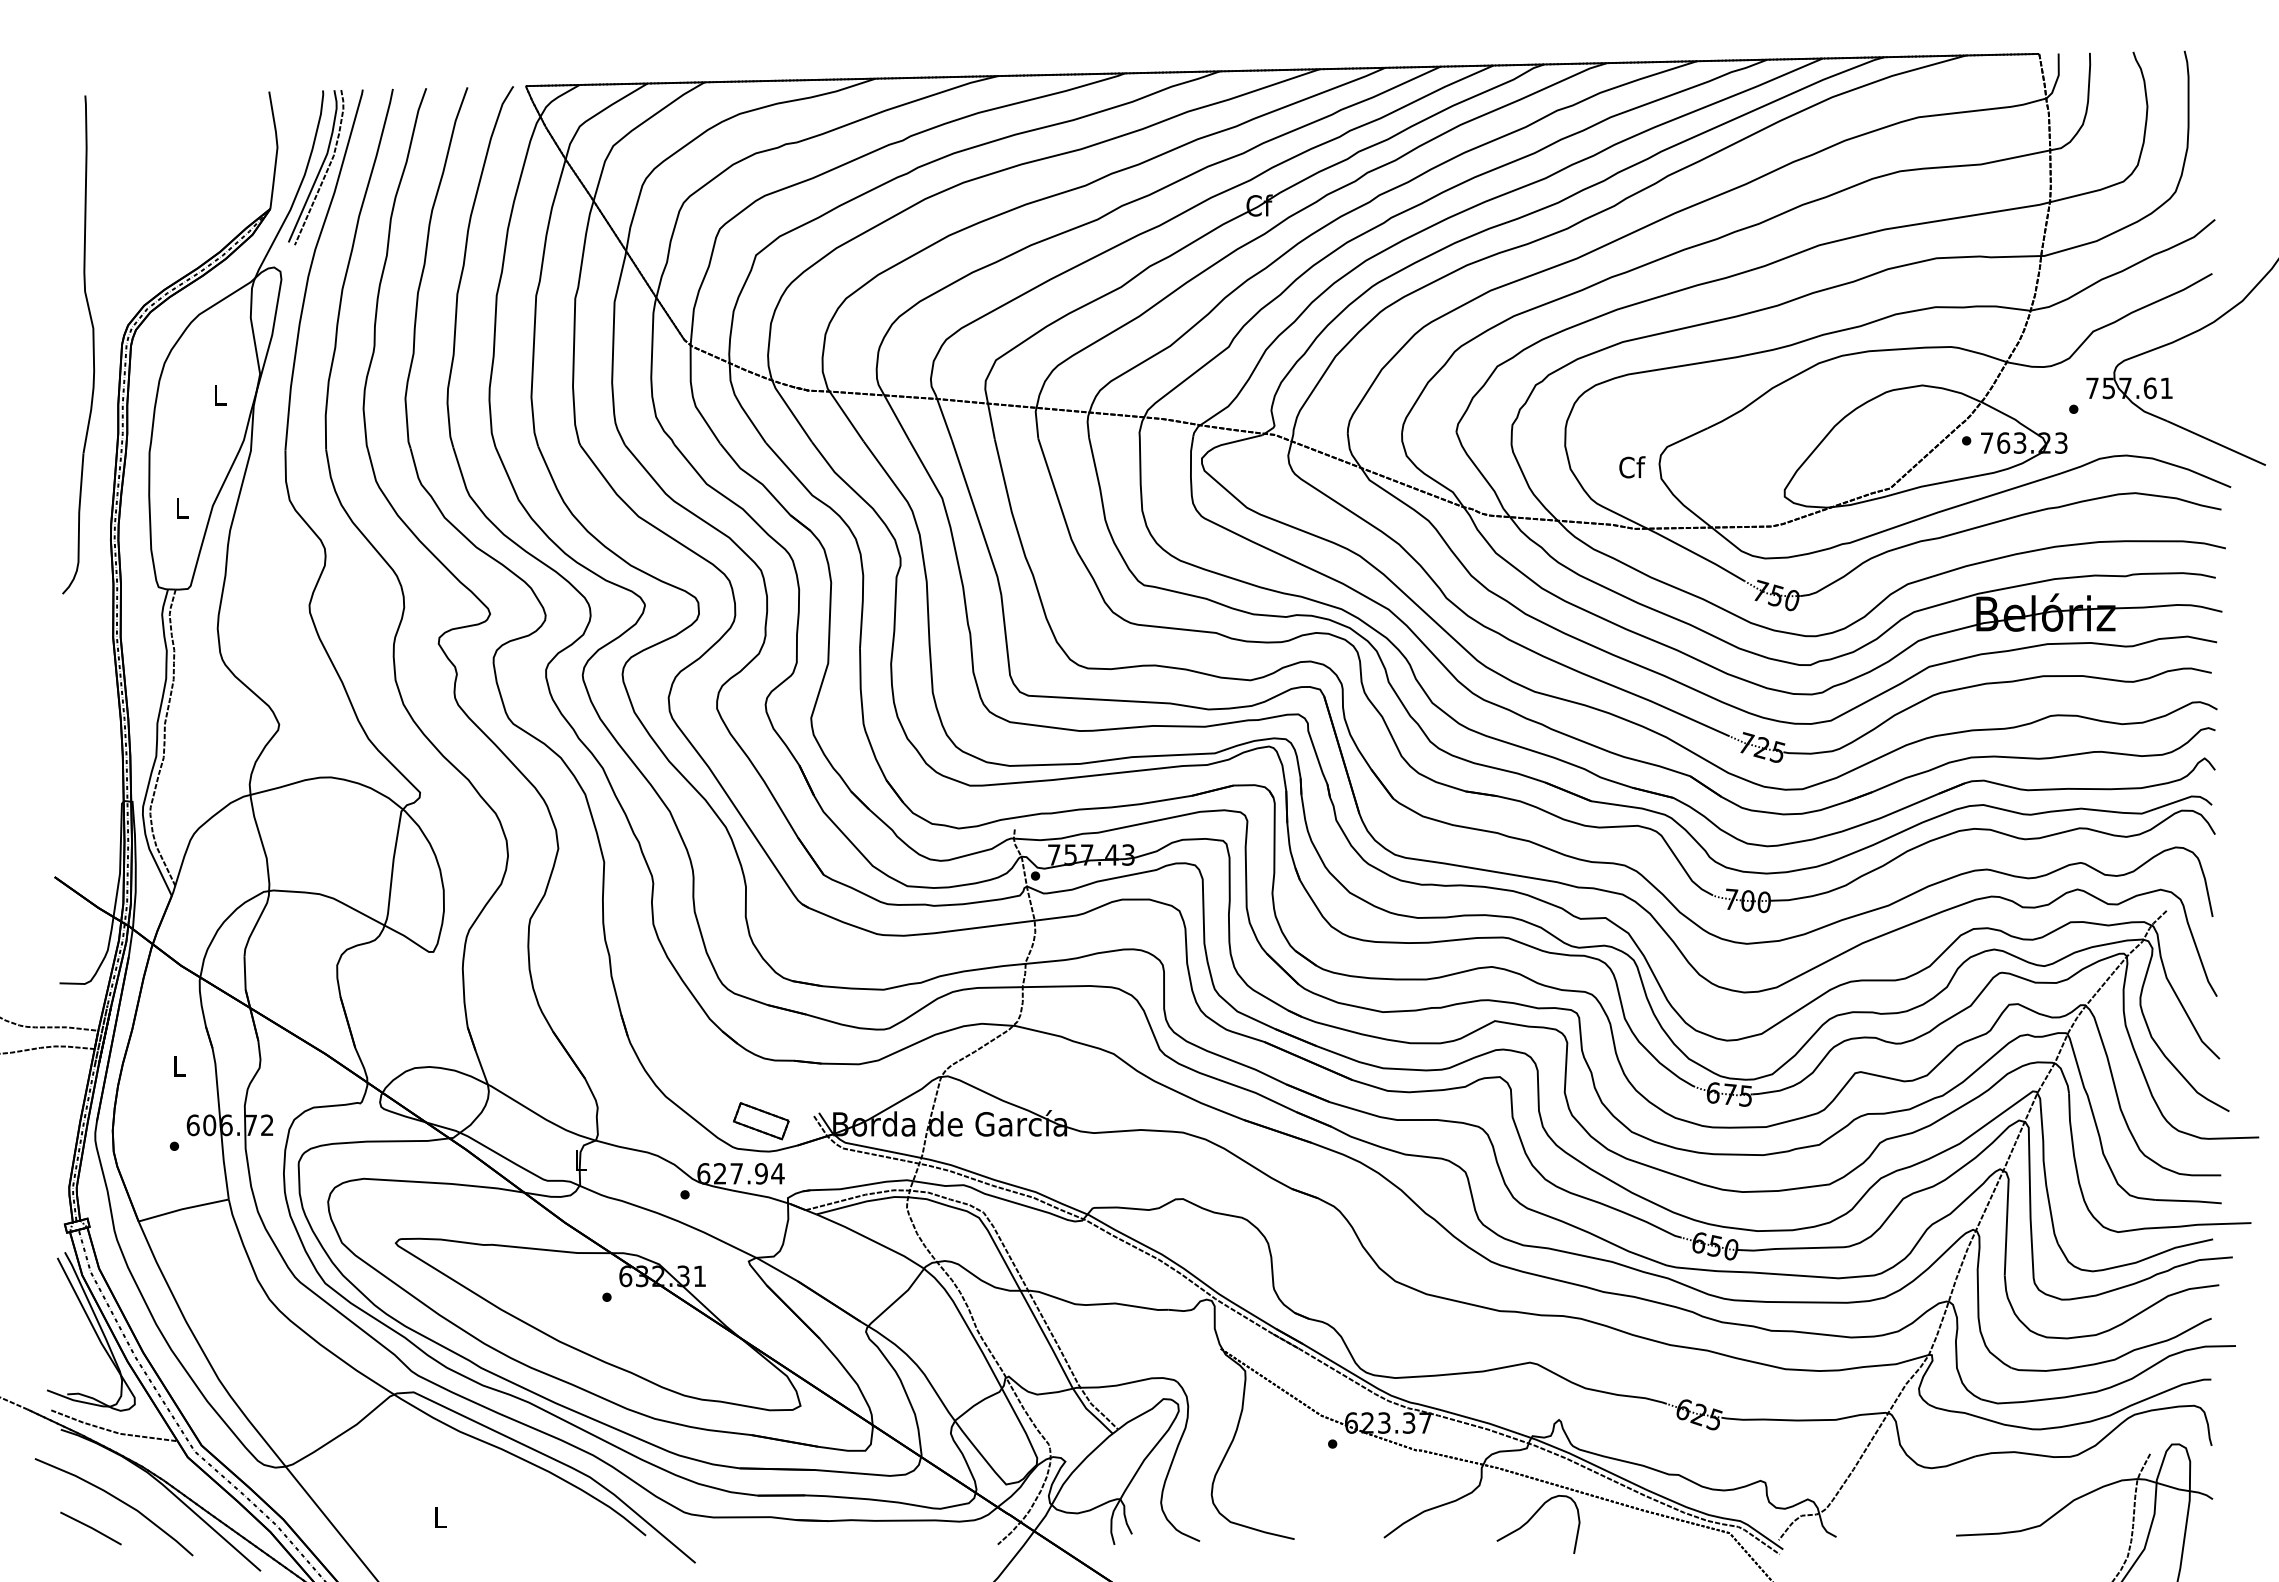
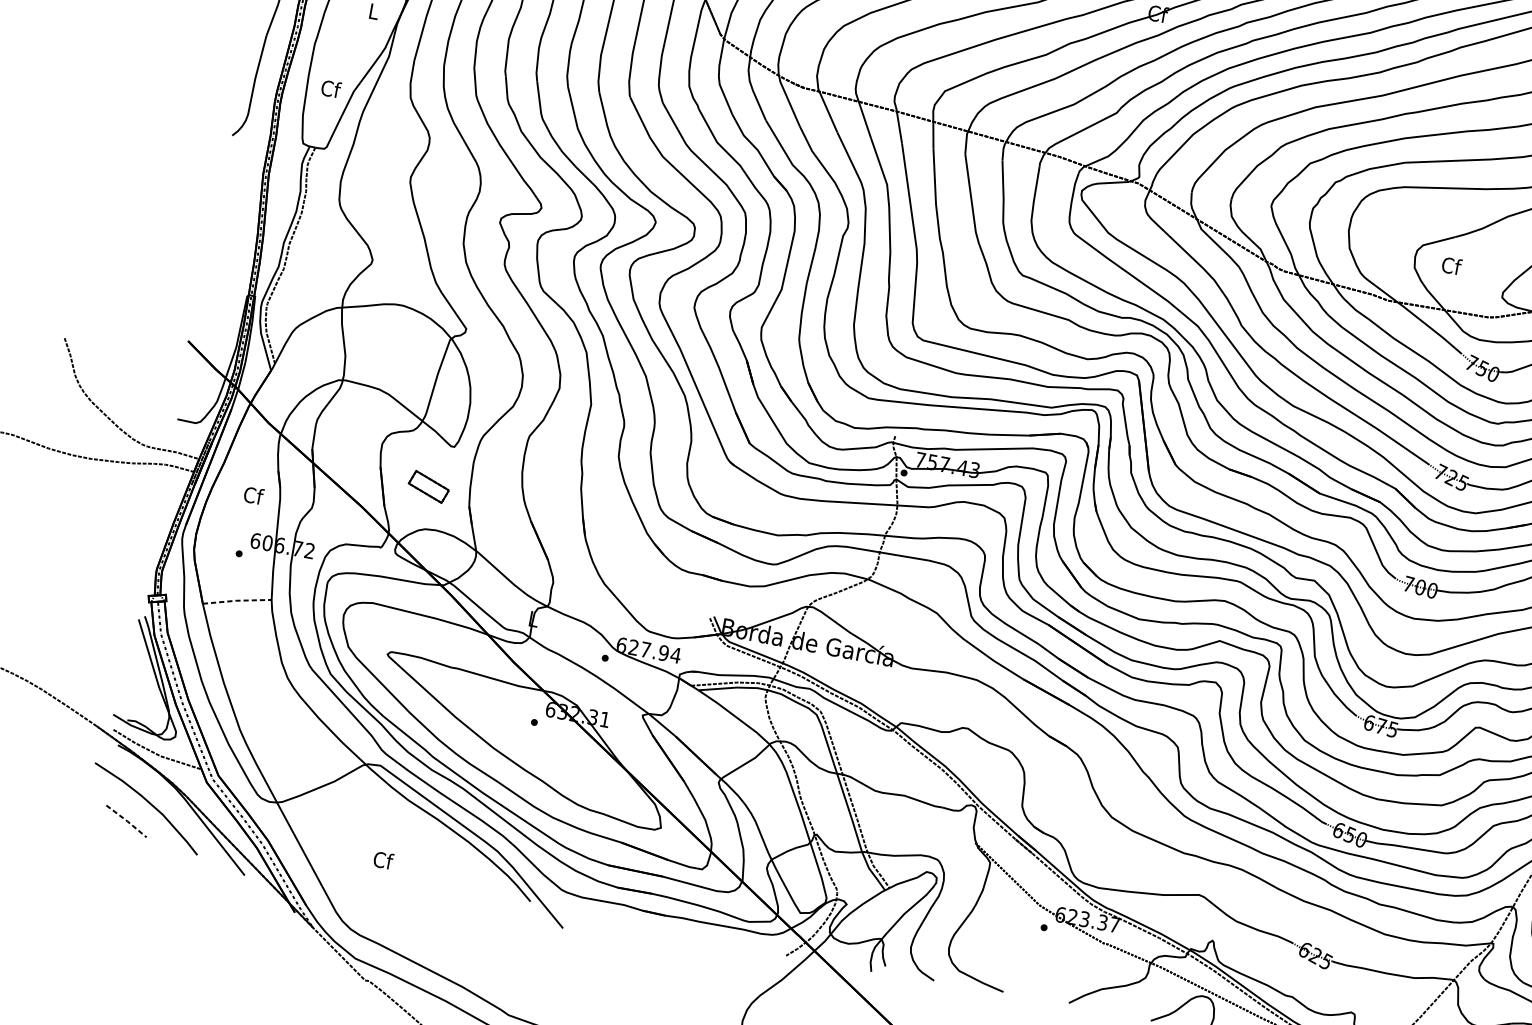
text: (1632, 467) -> (1451, 266), moved
text: (182, 508) -> (331, 89), L -> Cf
text: (179, 1065) -> (253, 495), L -> Cf
part: (761, 1121) -> (428, 487), moved
line: (182, 1209) -> (236, 600), solid -> dashed
text: (441, 1517) -> (383, 860), L -> Cf
line: (92, 1528) -> (127, 821), solid -> dashed

